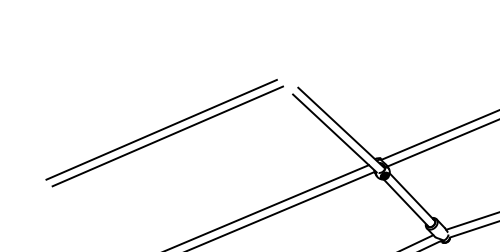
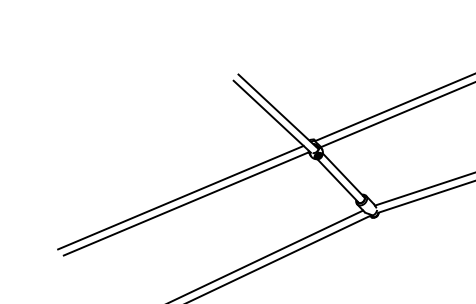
line: (161, 129) -> (112, 113), removed
line: (167, 136) -> (117, 119), removed

